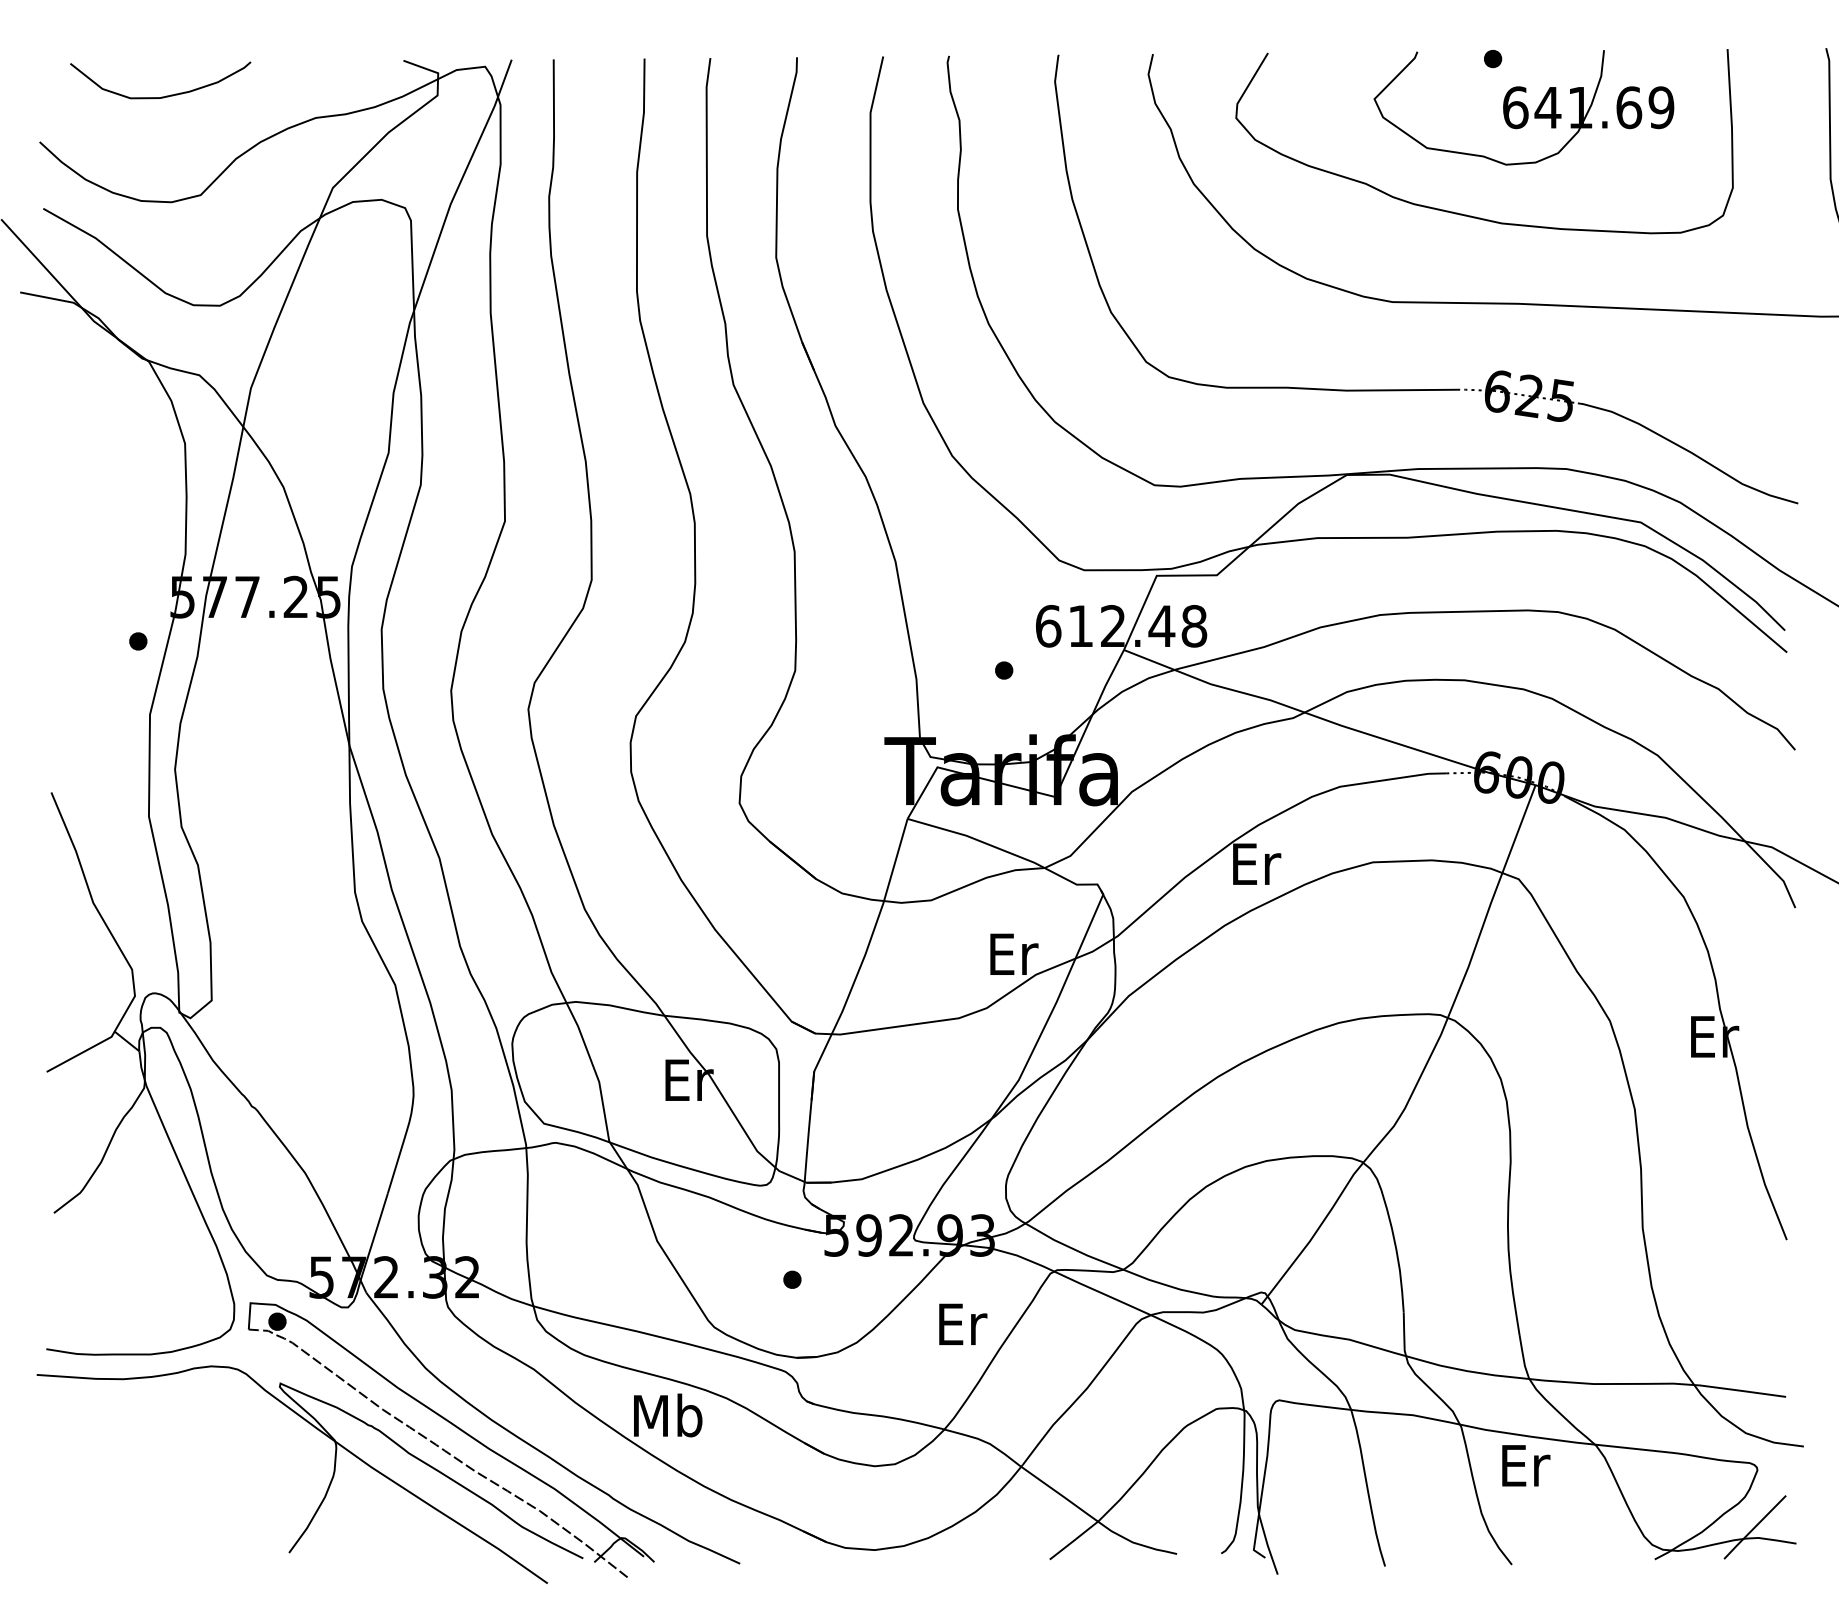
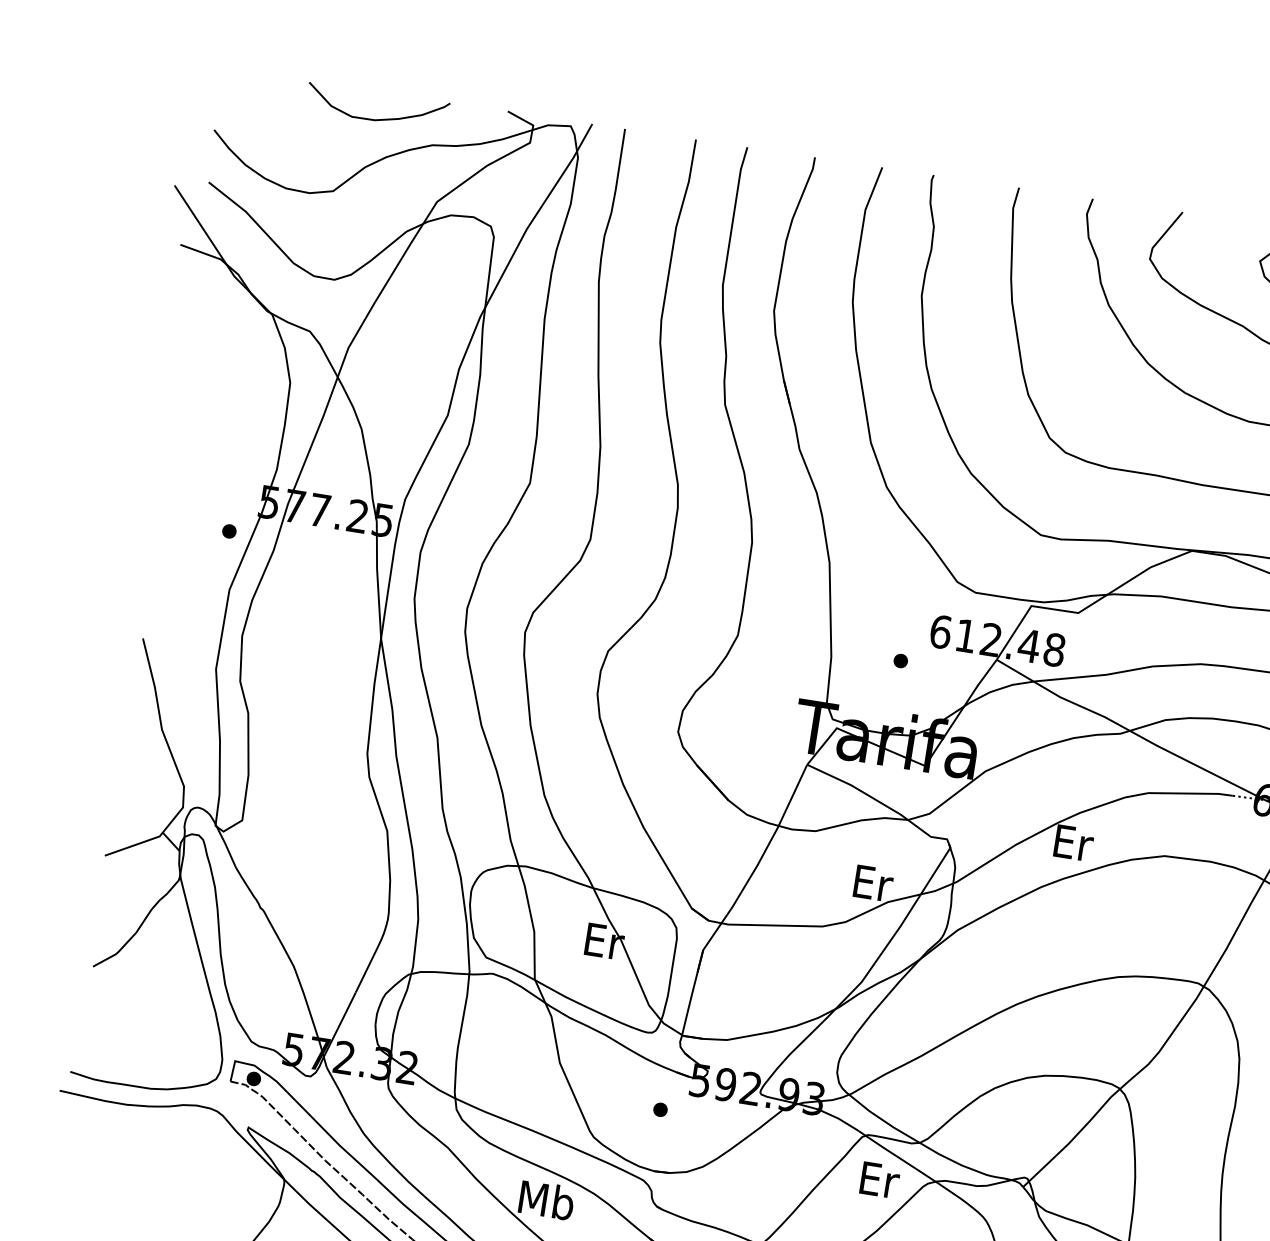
curve: (161, 96) -> (376, 119), moved
text: (963, 1323) -> (880, 1179), moved

